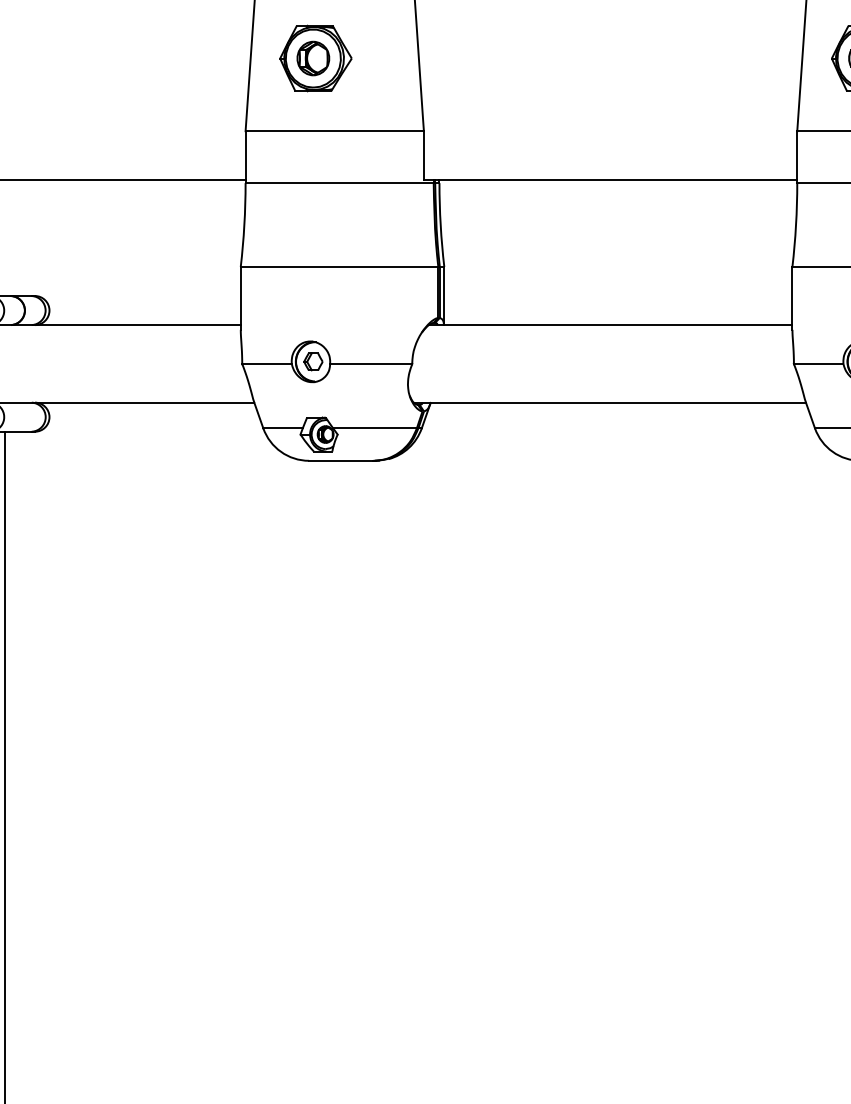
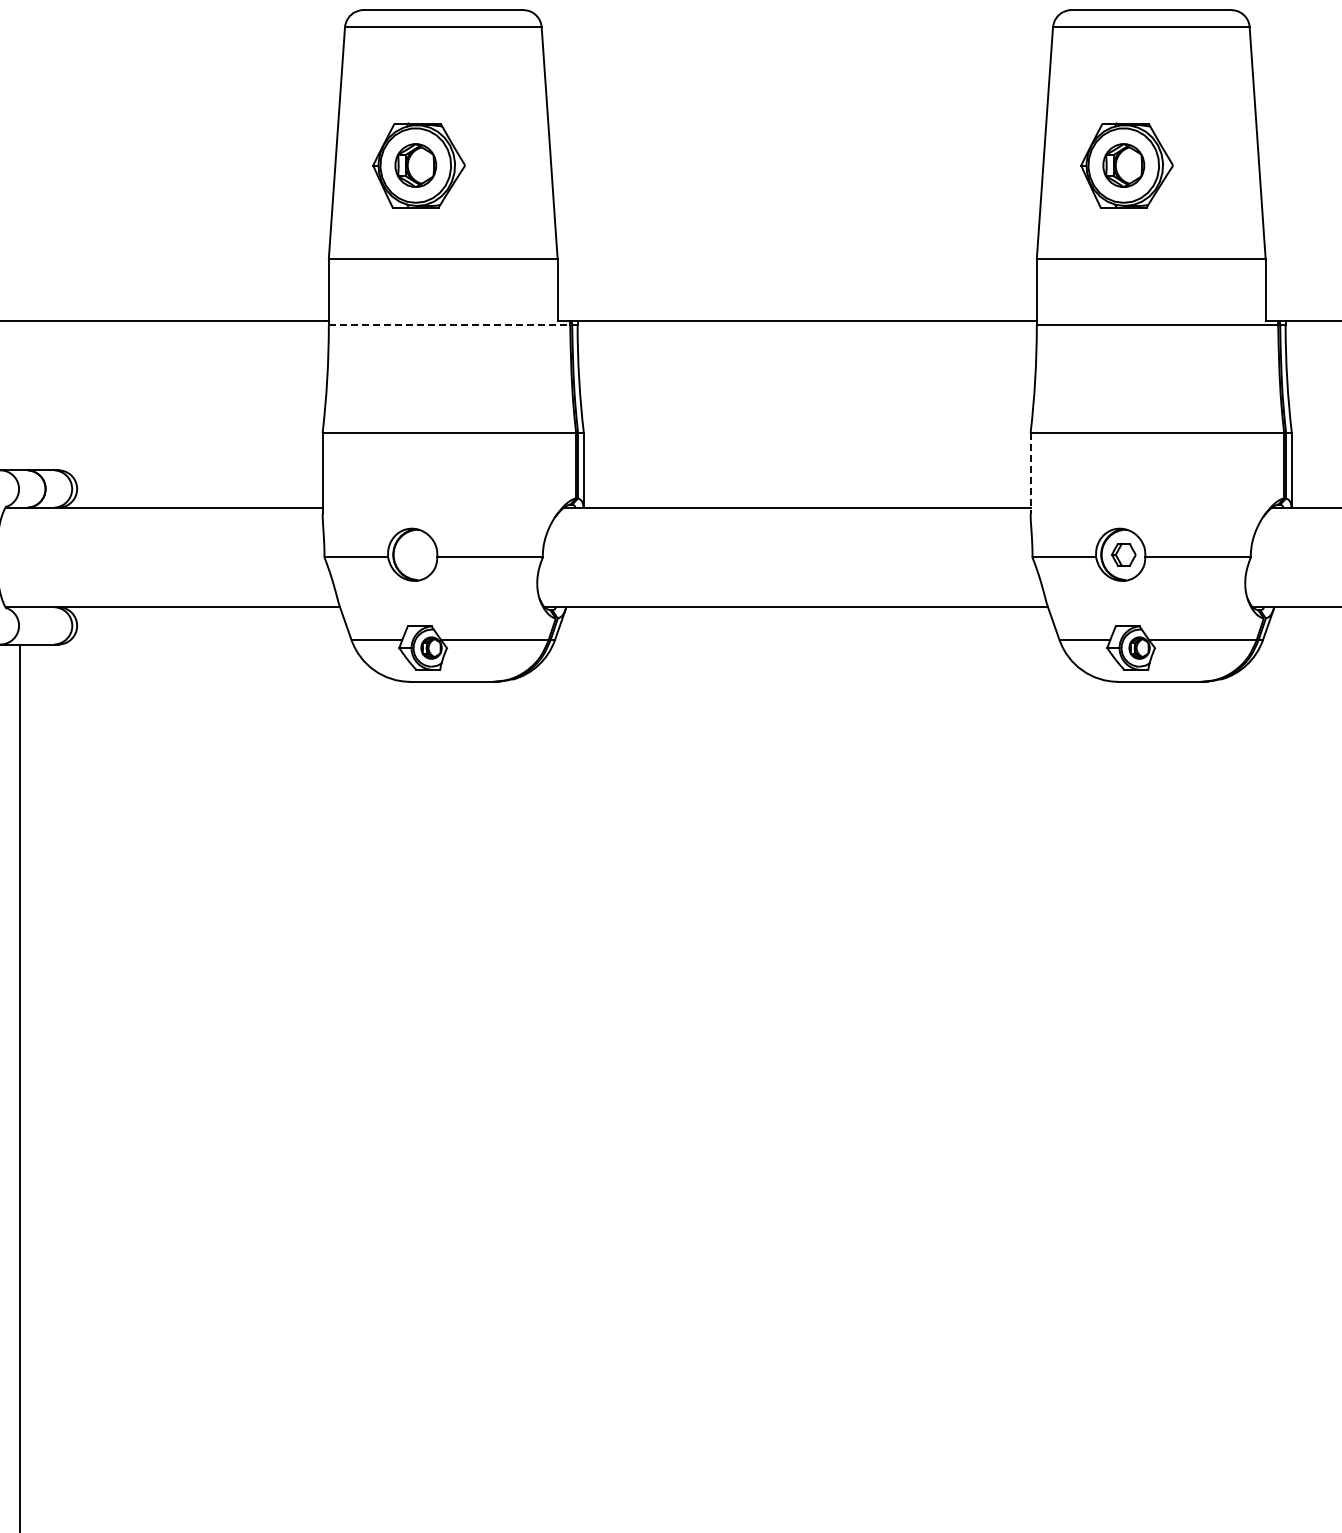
line: (339, 183) -> (449, 325), solid -> dashed
line: (792, 298) -> (1030, 473), solid -> dashed
part: (313, 361) -> (415, 554), removed

